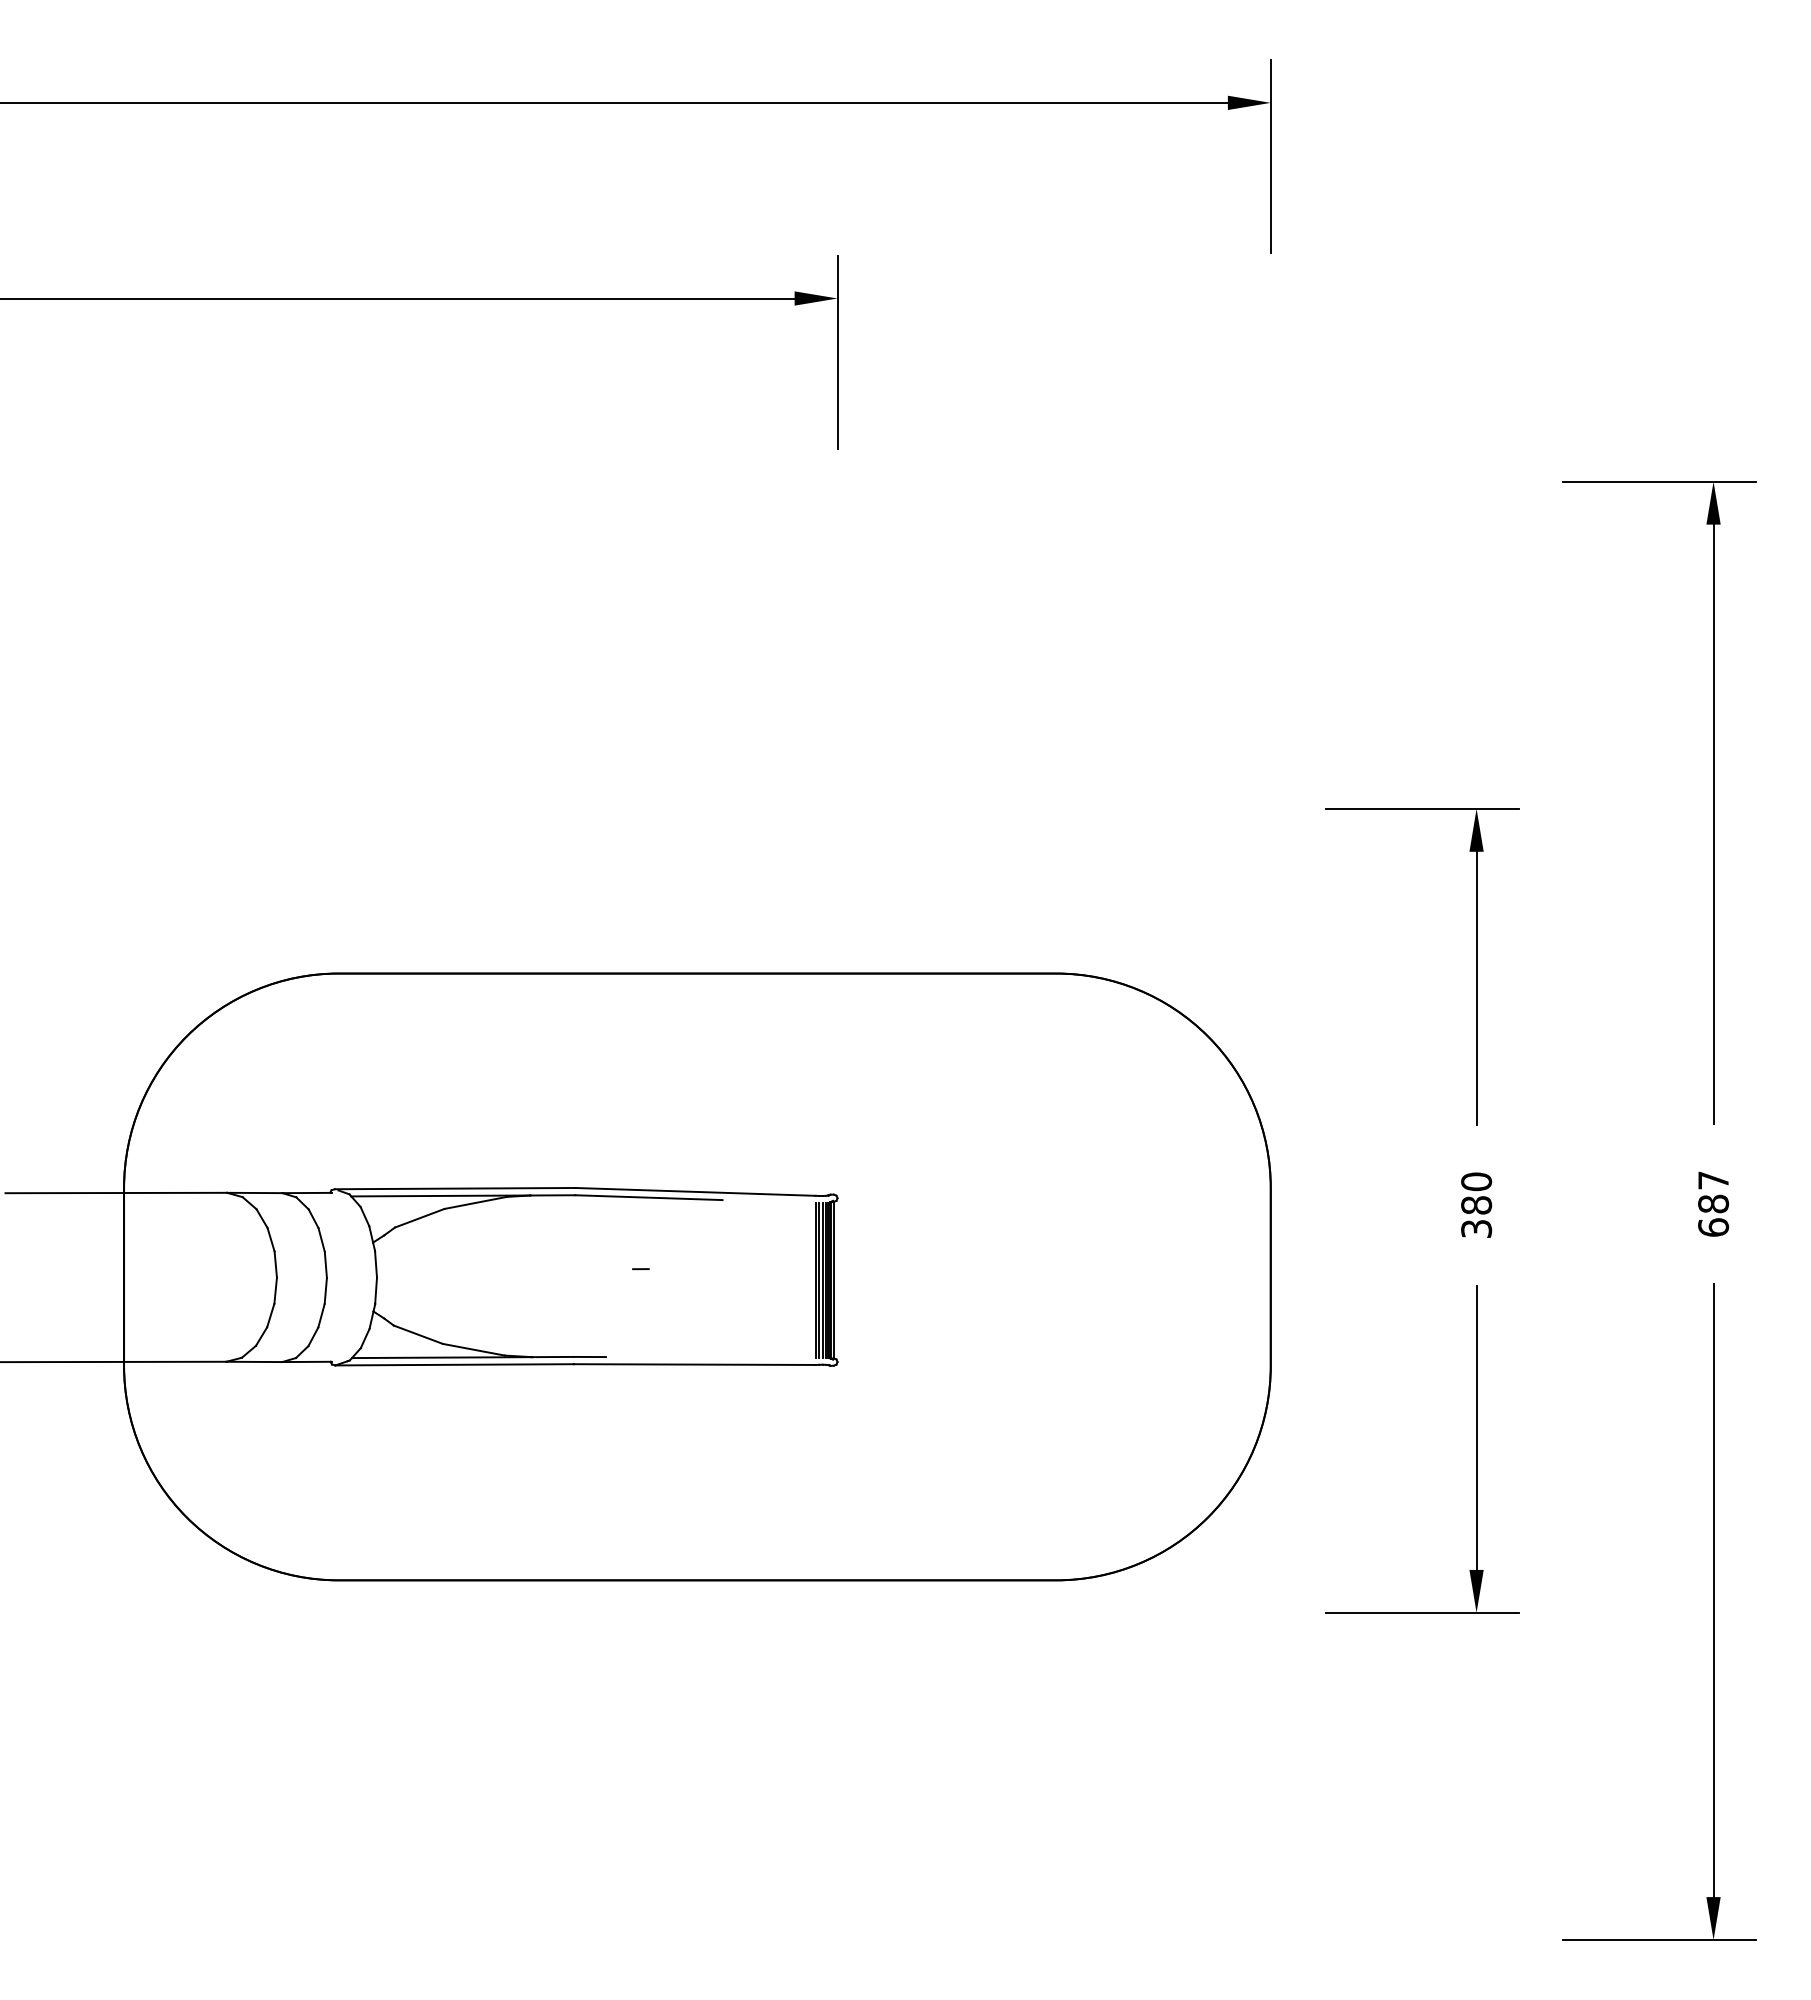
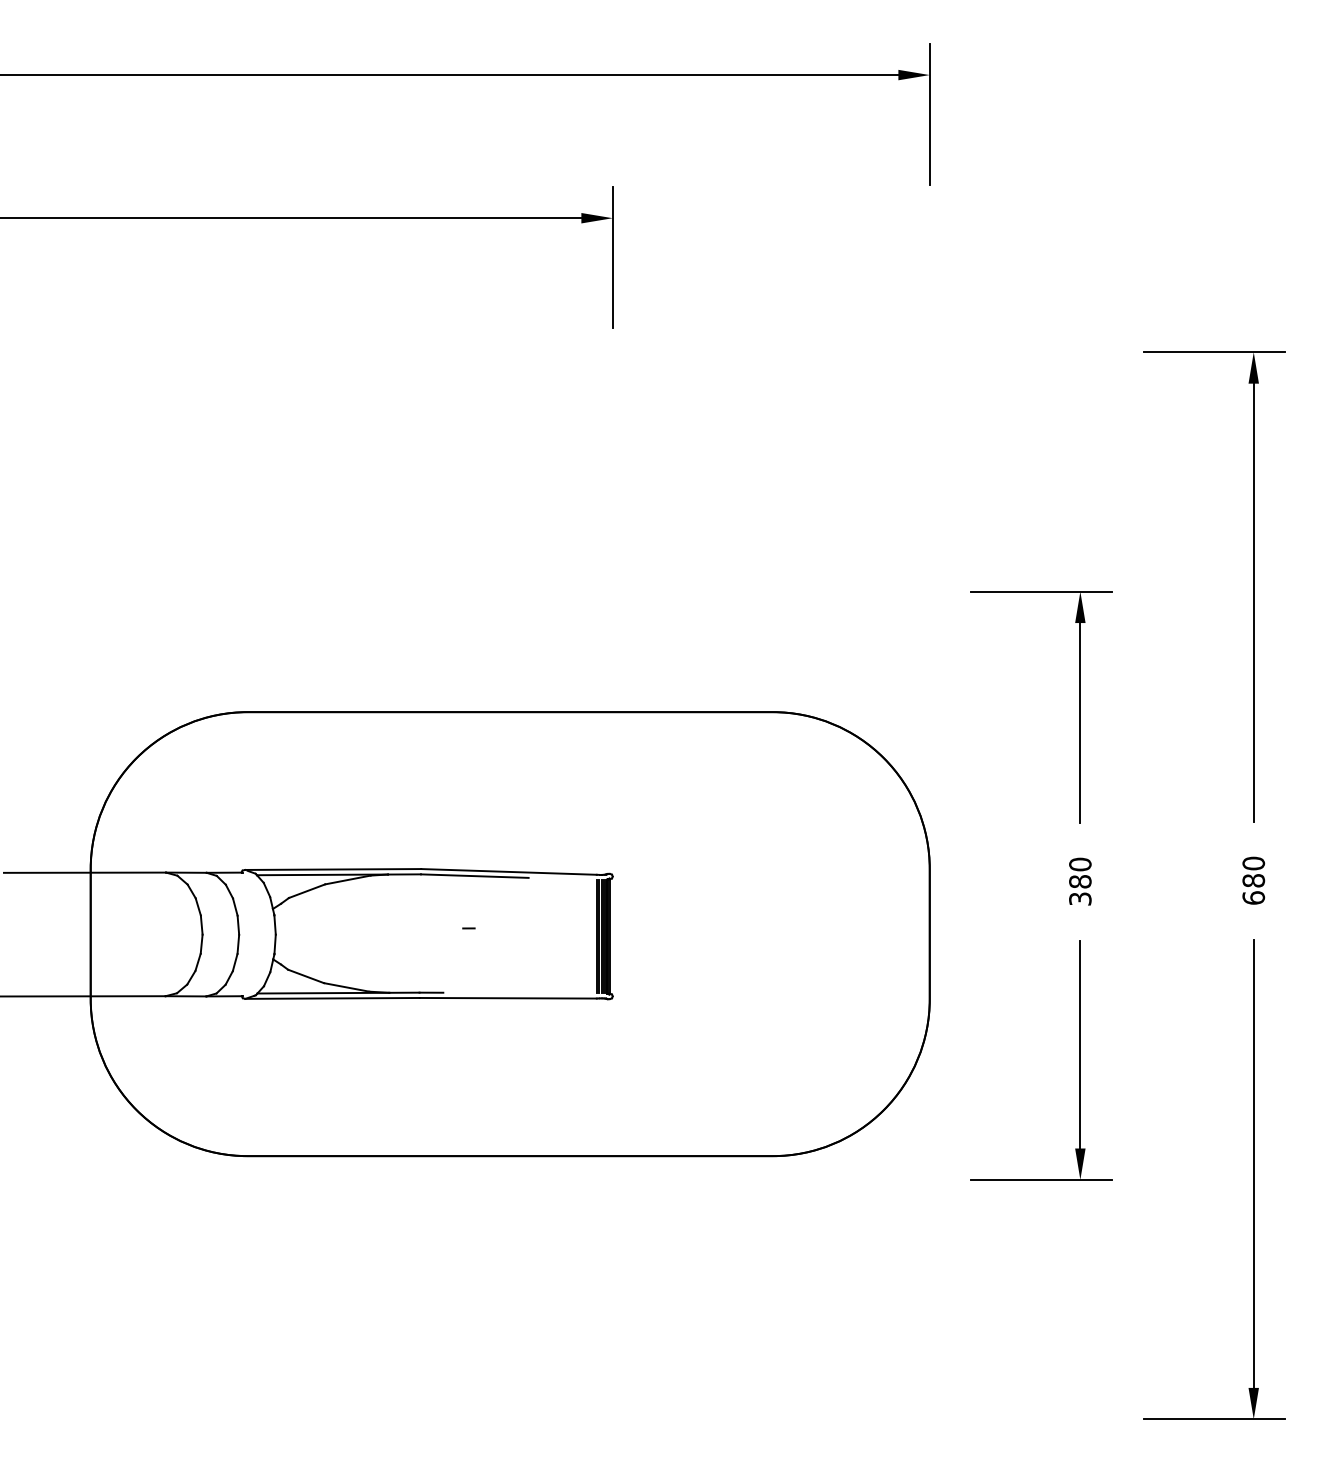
text: (1713, 1180) -> (1253, 863), 687 -> 680

